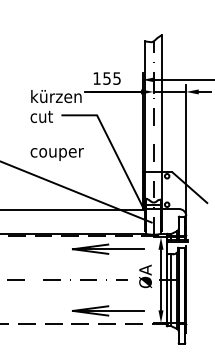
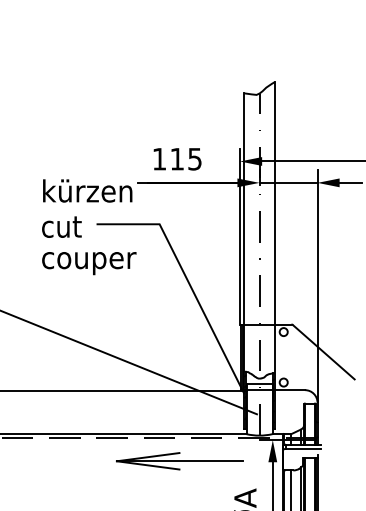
text: (106, 78) -> (176, 159), 155 -> 115
text: (56, 154) -> (87, 263), moved

